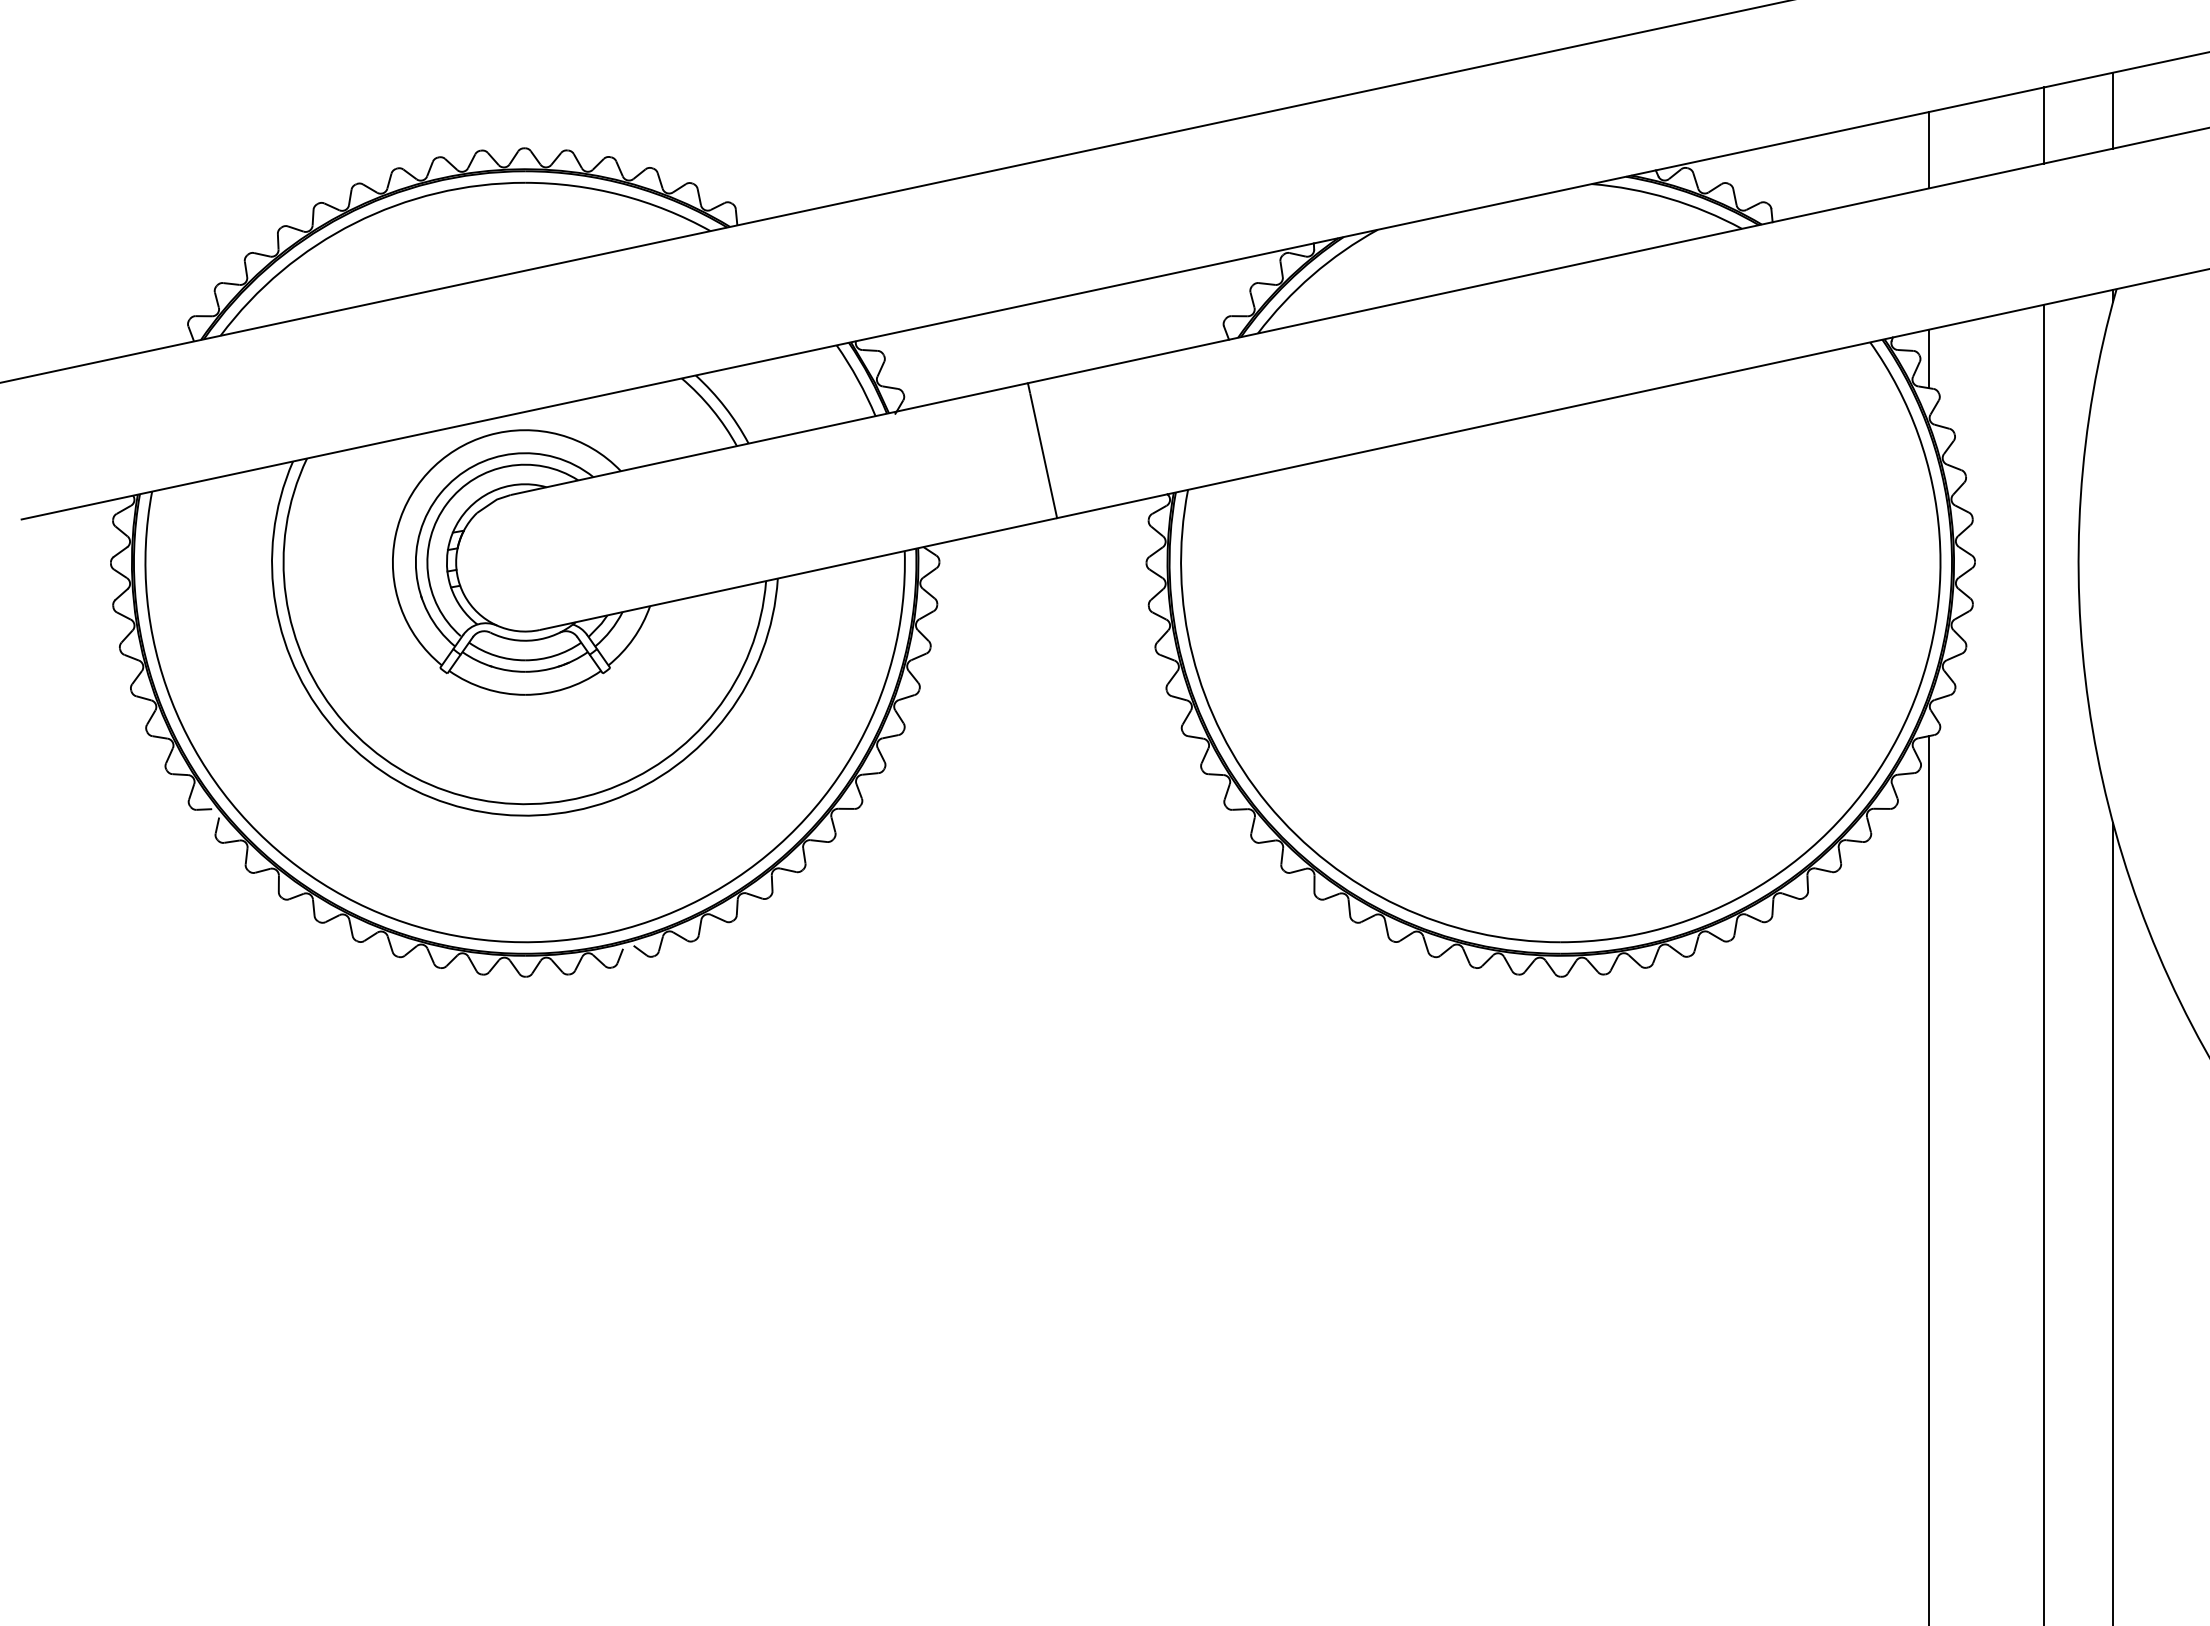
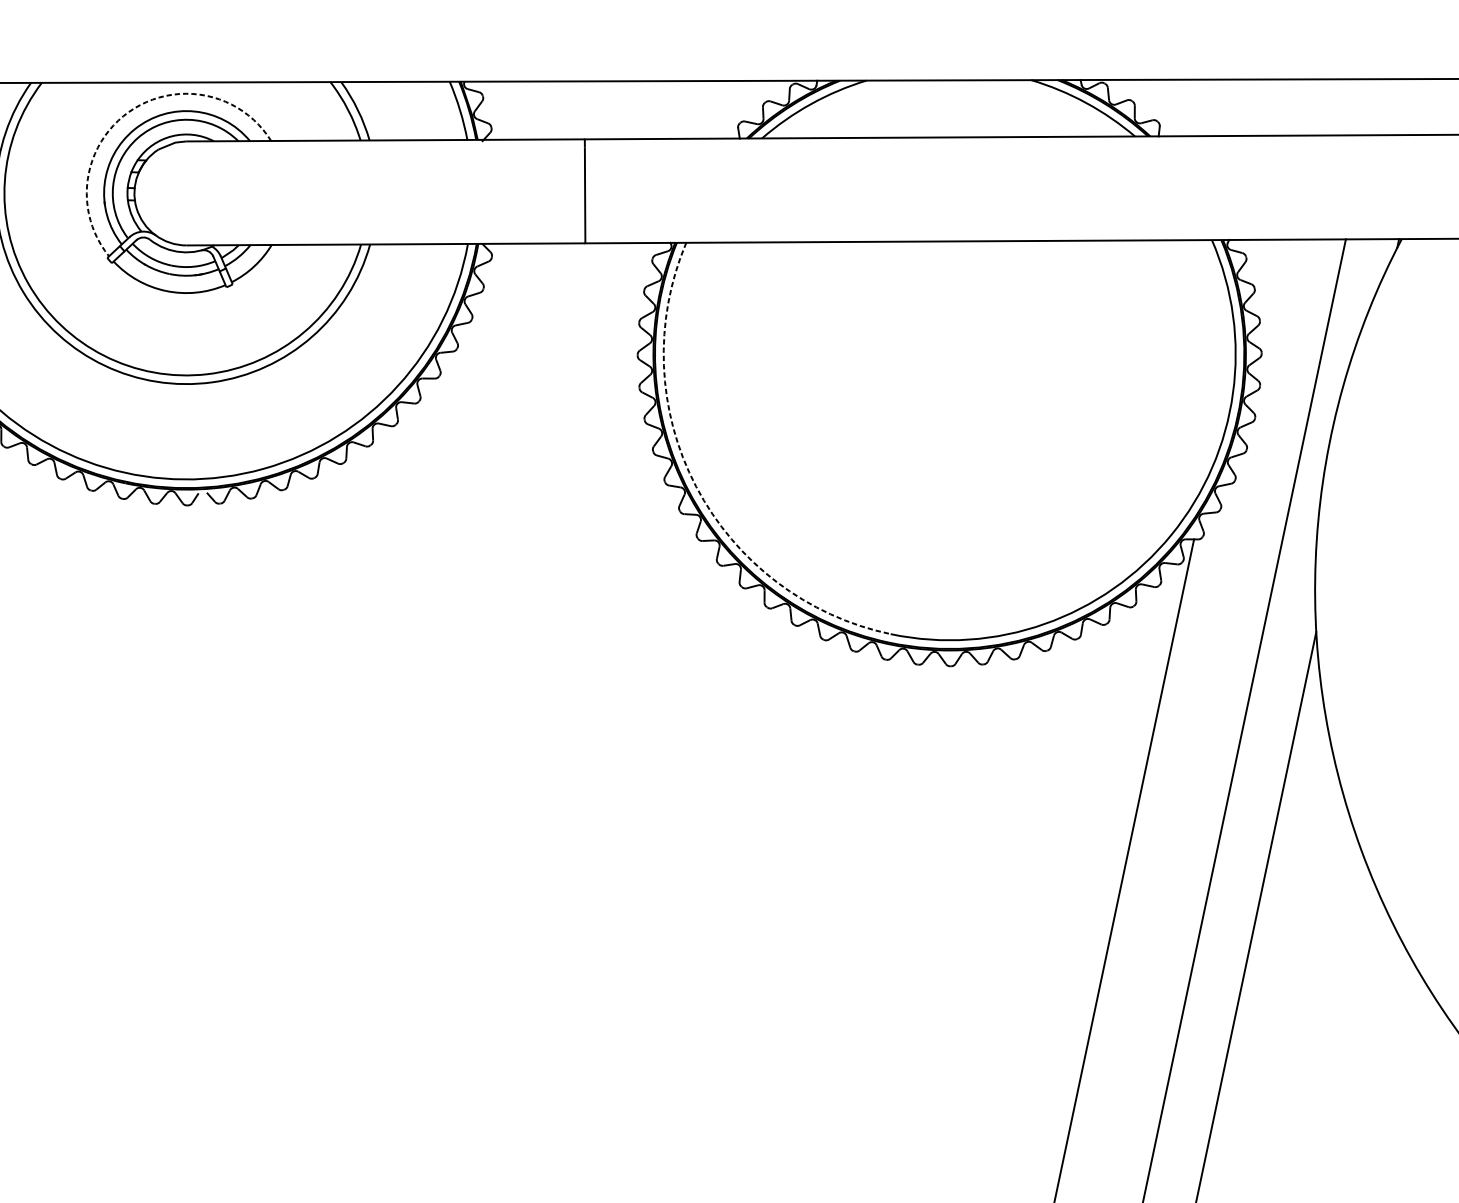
line: (2113, 110) -> (1427, 106), removed
line: (2044, 125) -> (1374, 107), removed
line: (1929, 150) -> (1285, 107), removed
line: (1929, 358) -> (1253, 261), removed
arc: (427, 472) -> (128, 111), solid -> dashed
arc: (1267, 803) -> (696, 486), solid -> dashed

